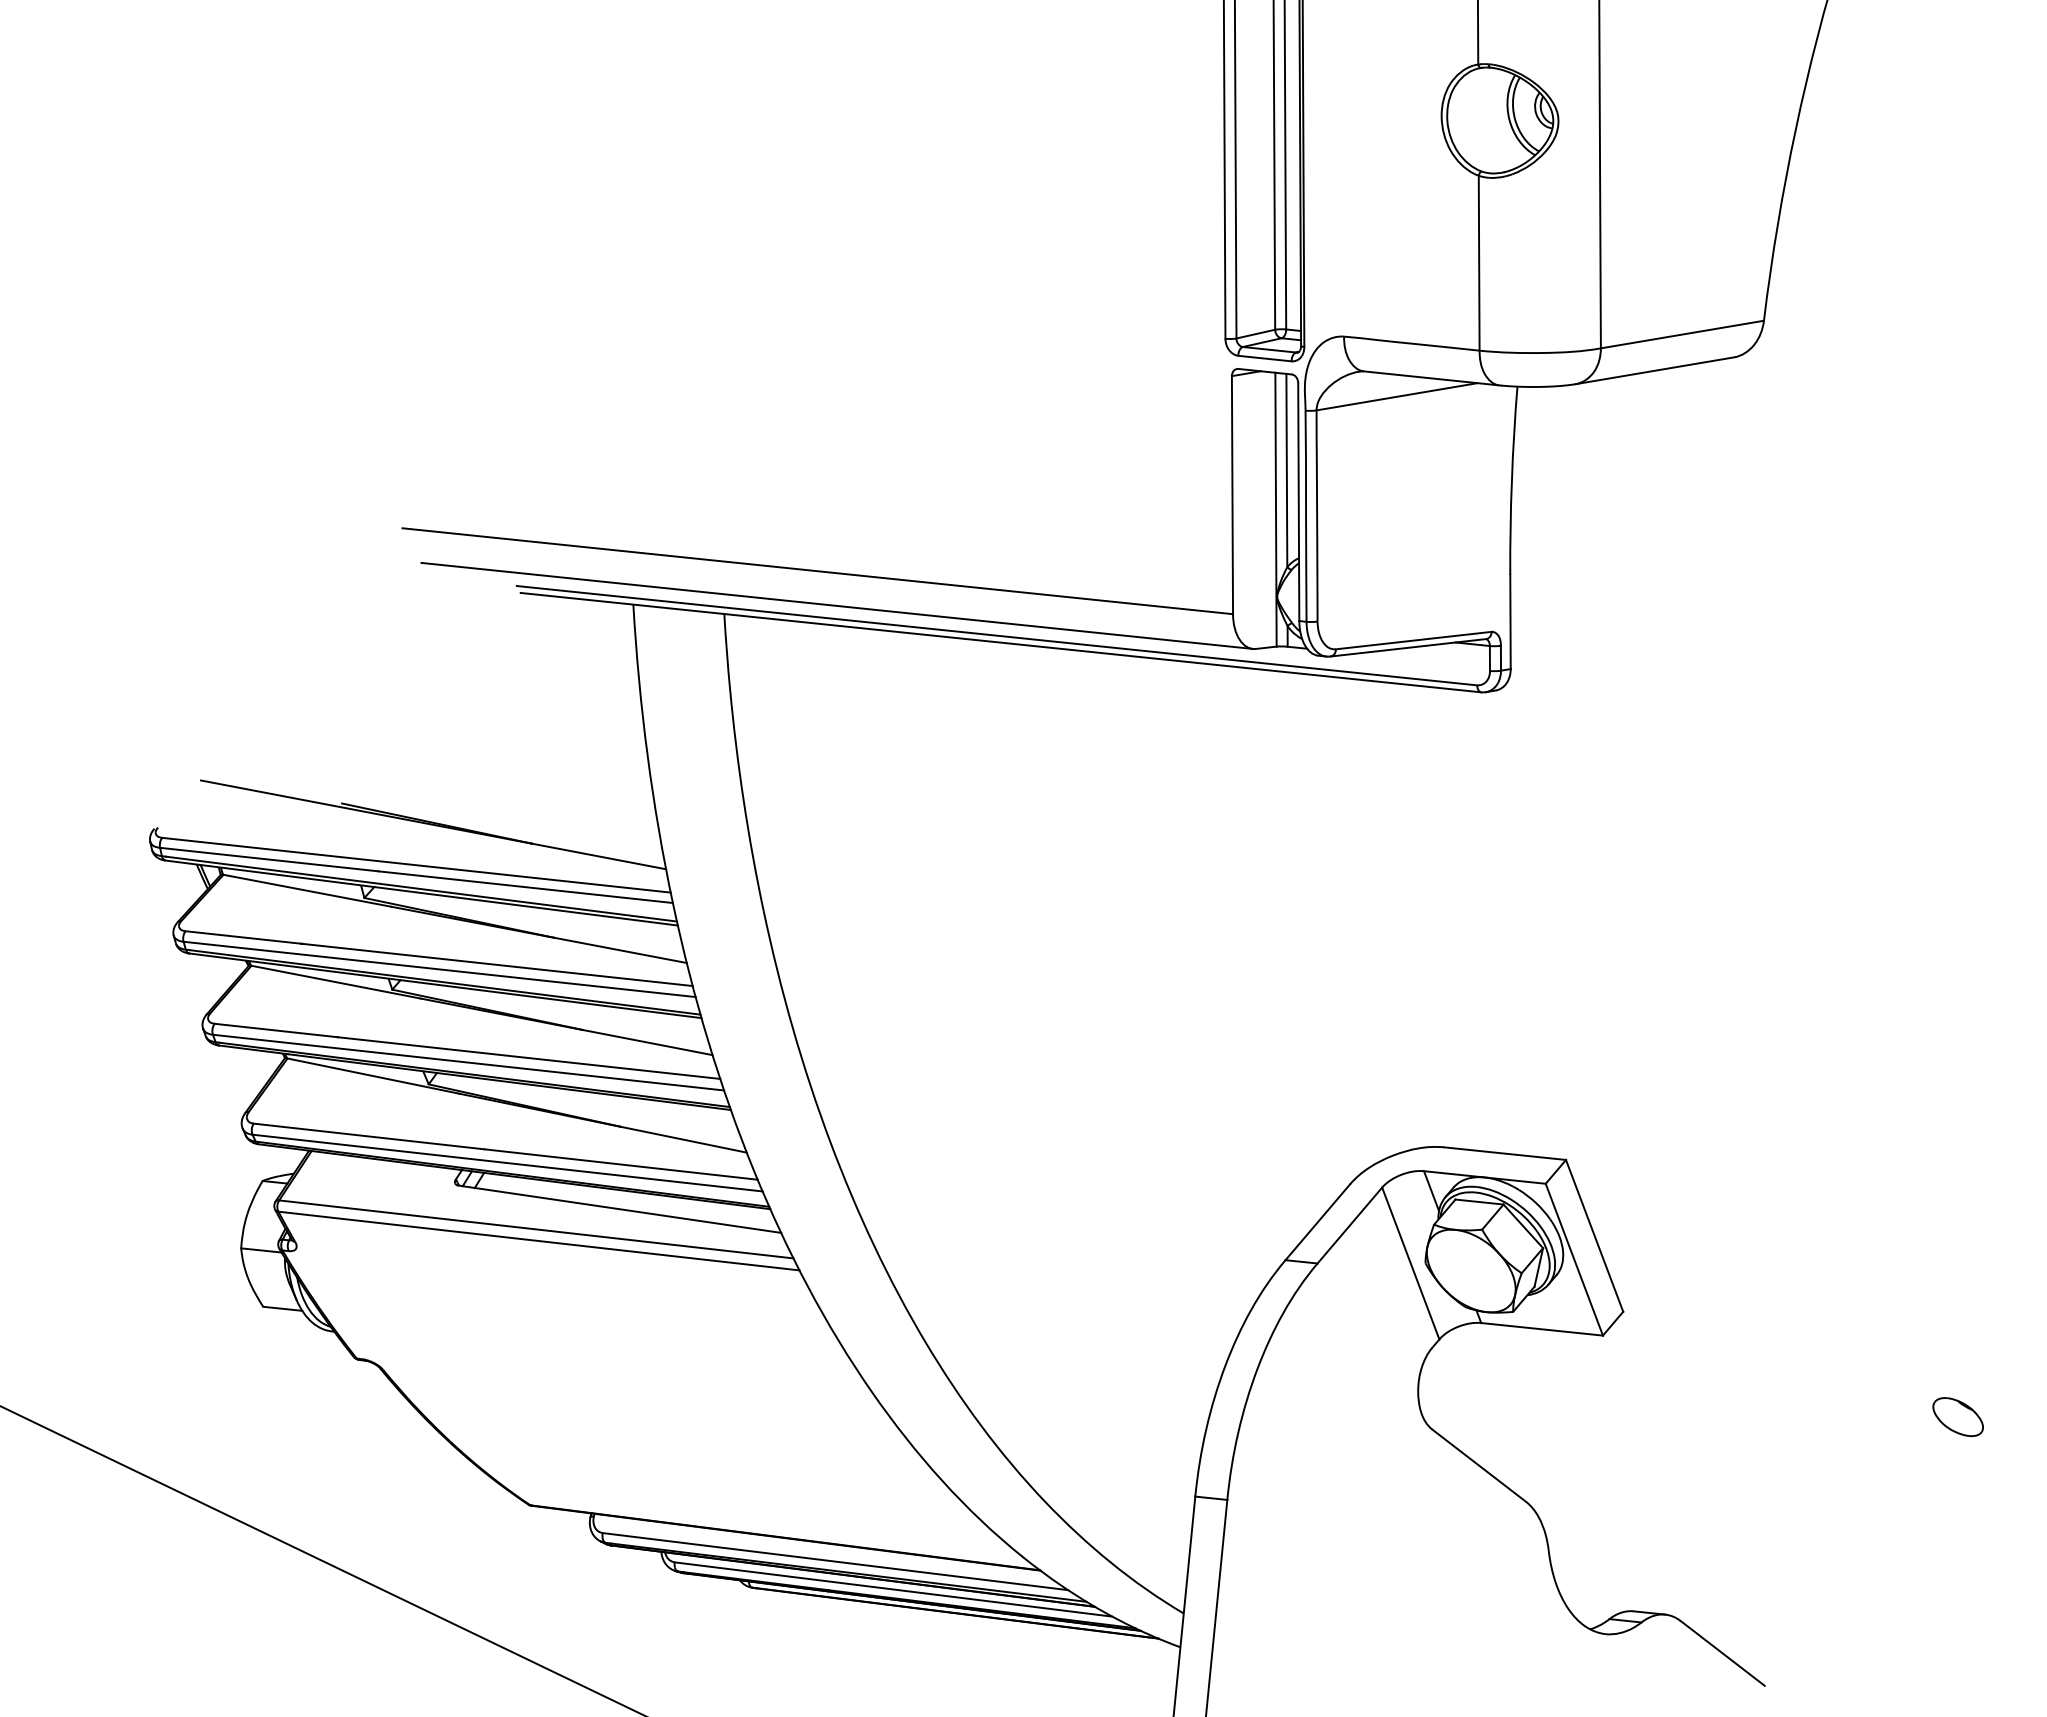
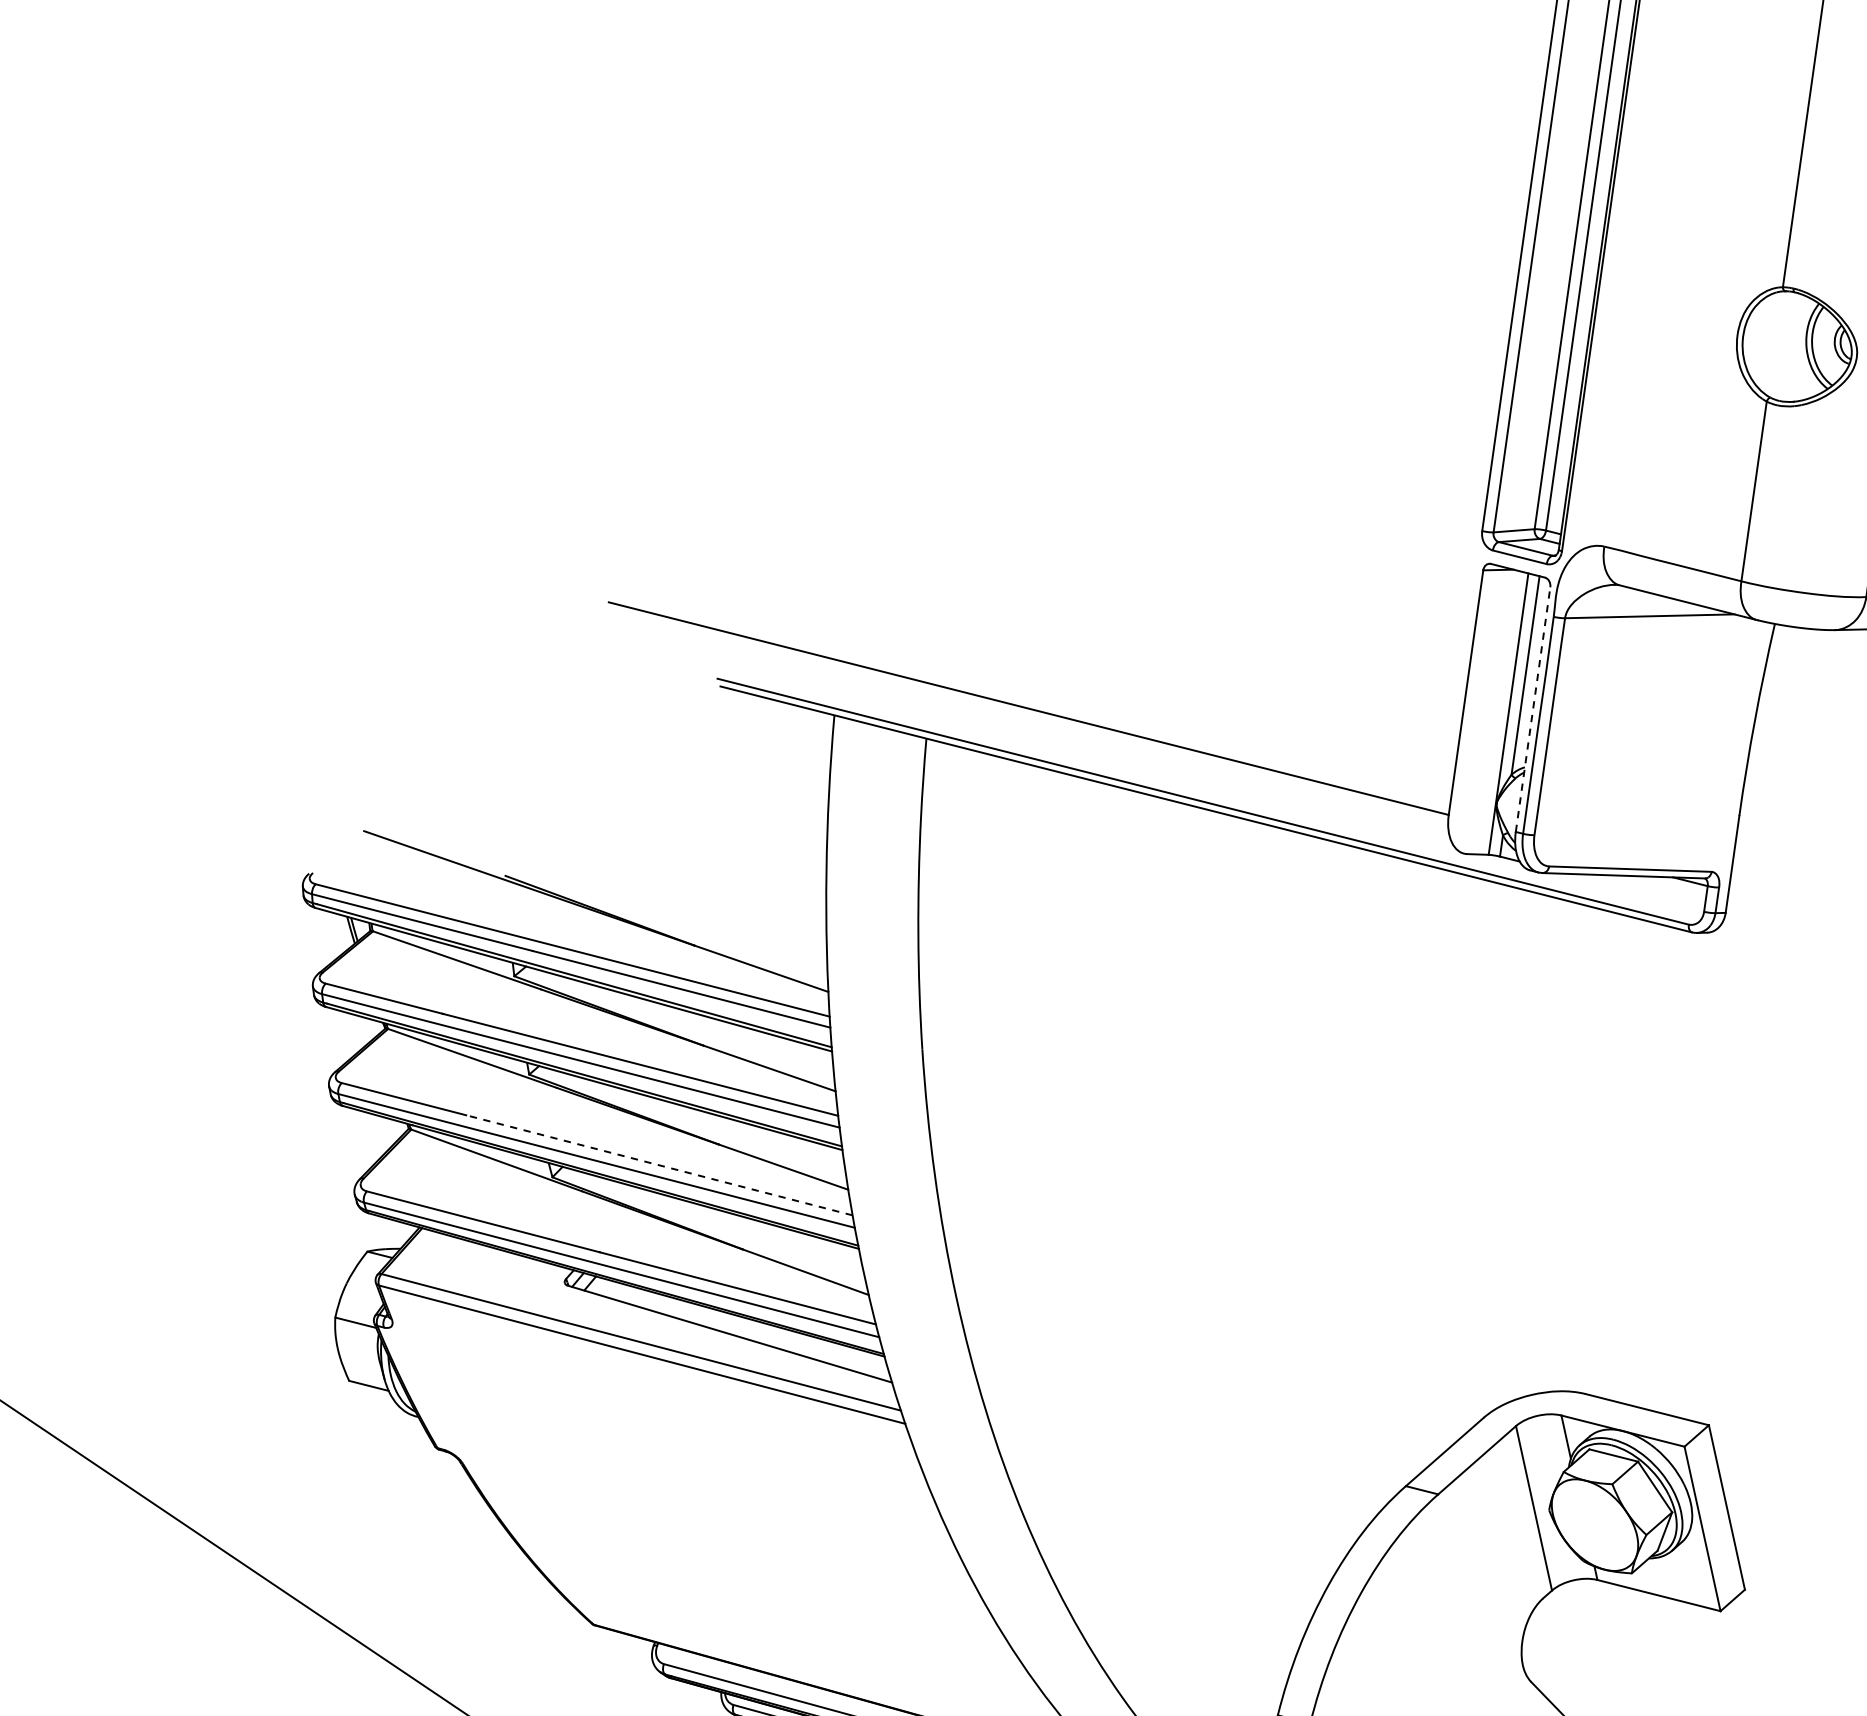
line: (1298, 501) -> (1532, 709), solid -> dashed
line: (836, 605) -> (1042, 746), removed
line: (528, 1058) -> (658, 1165), solid -> dashed

